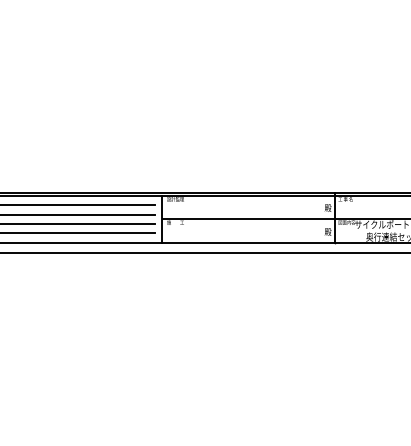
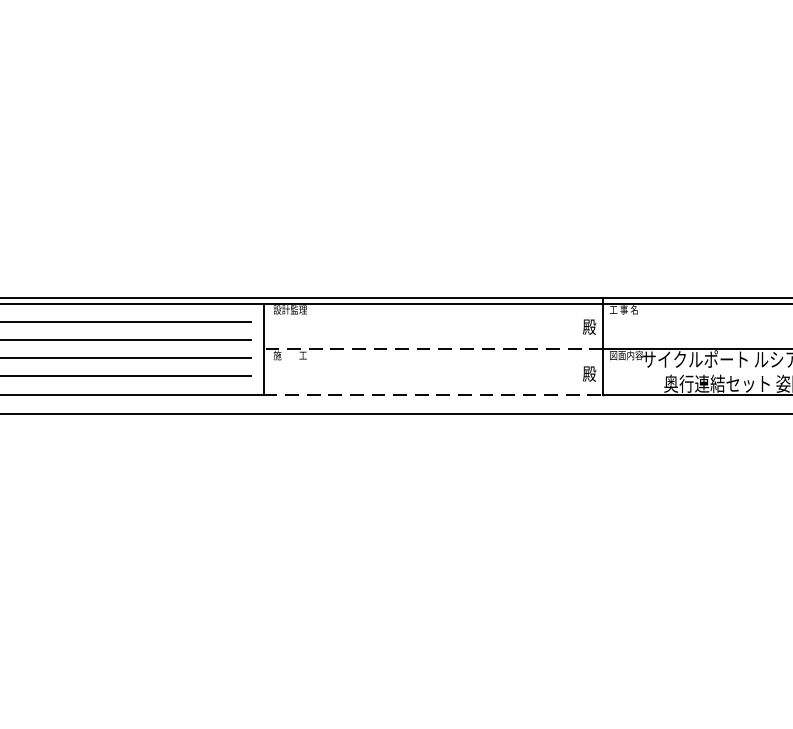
line: (248, 219) -> (433, 349), solid -> dashed
line: (248, 242) -> (433, 394), solid -> dashed

